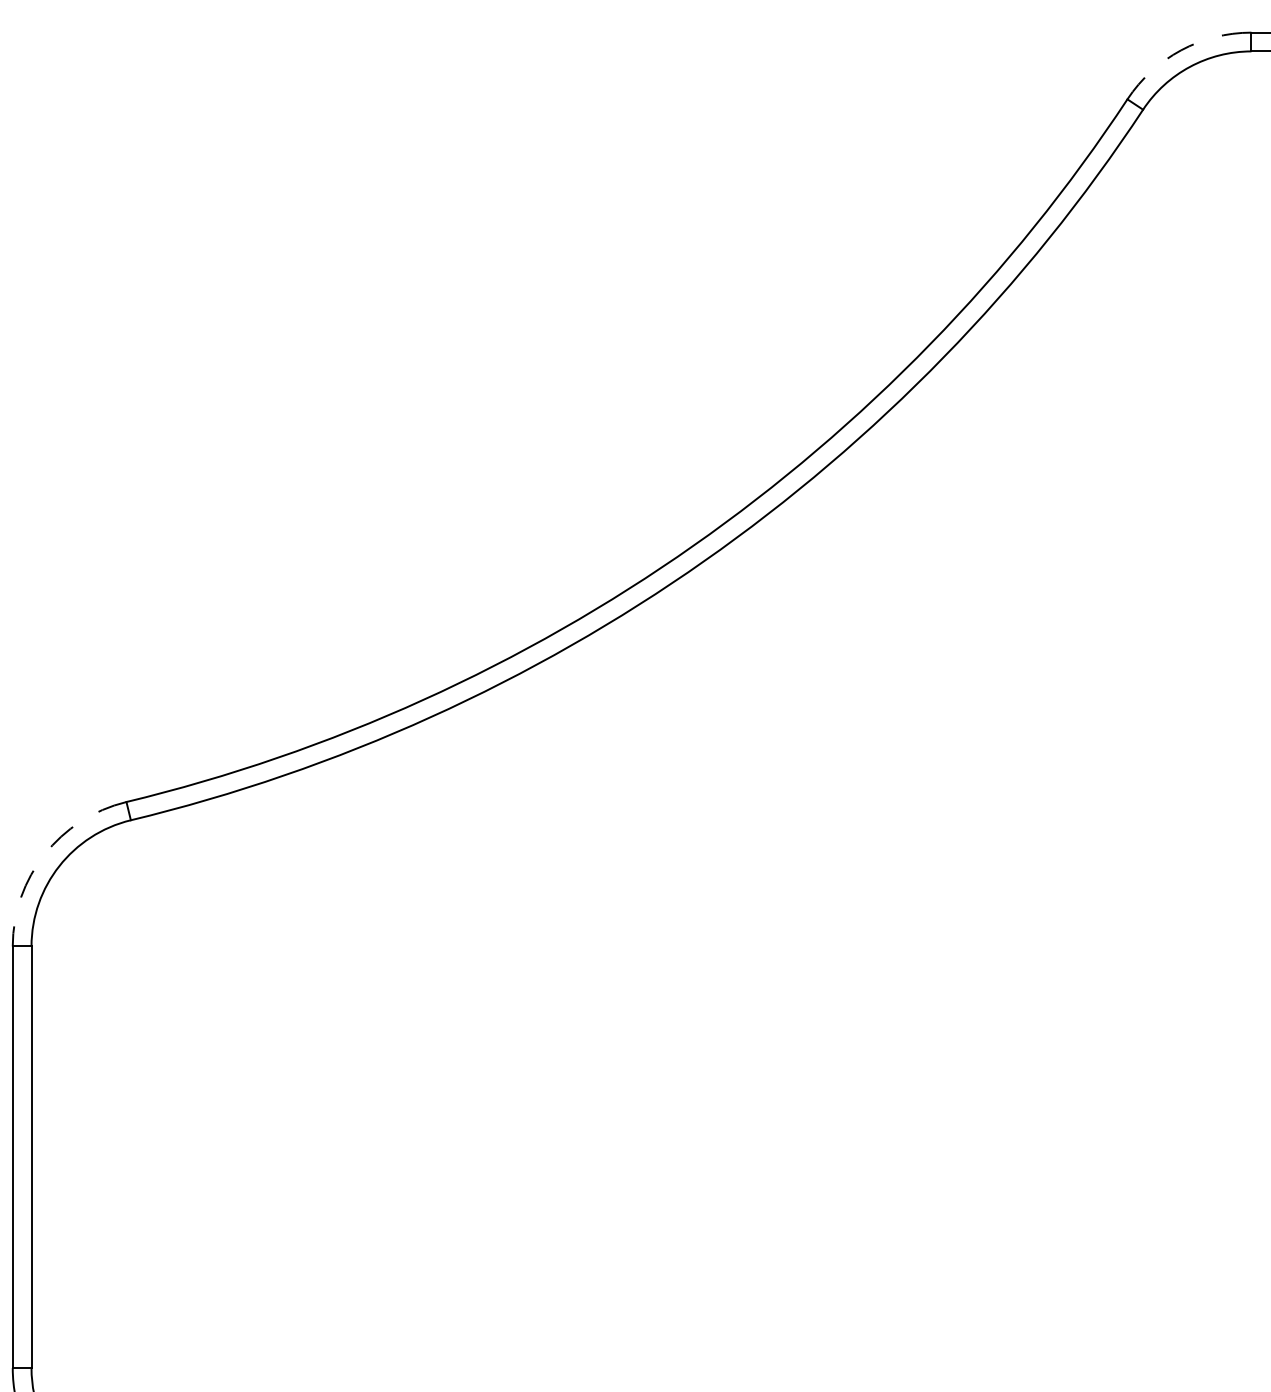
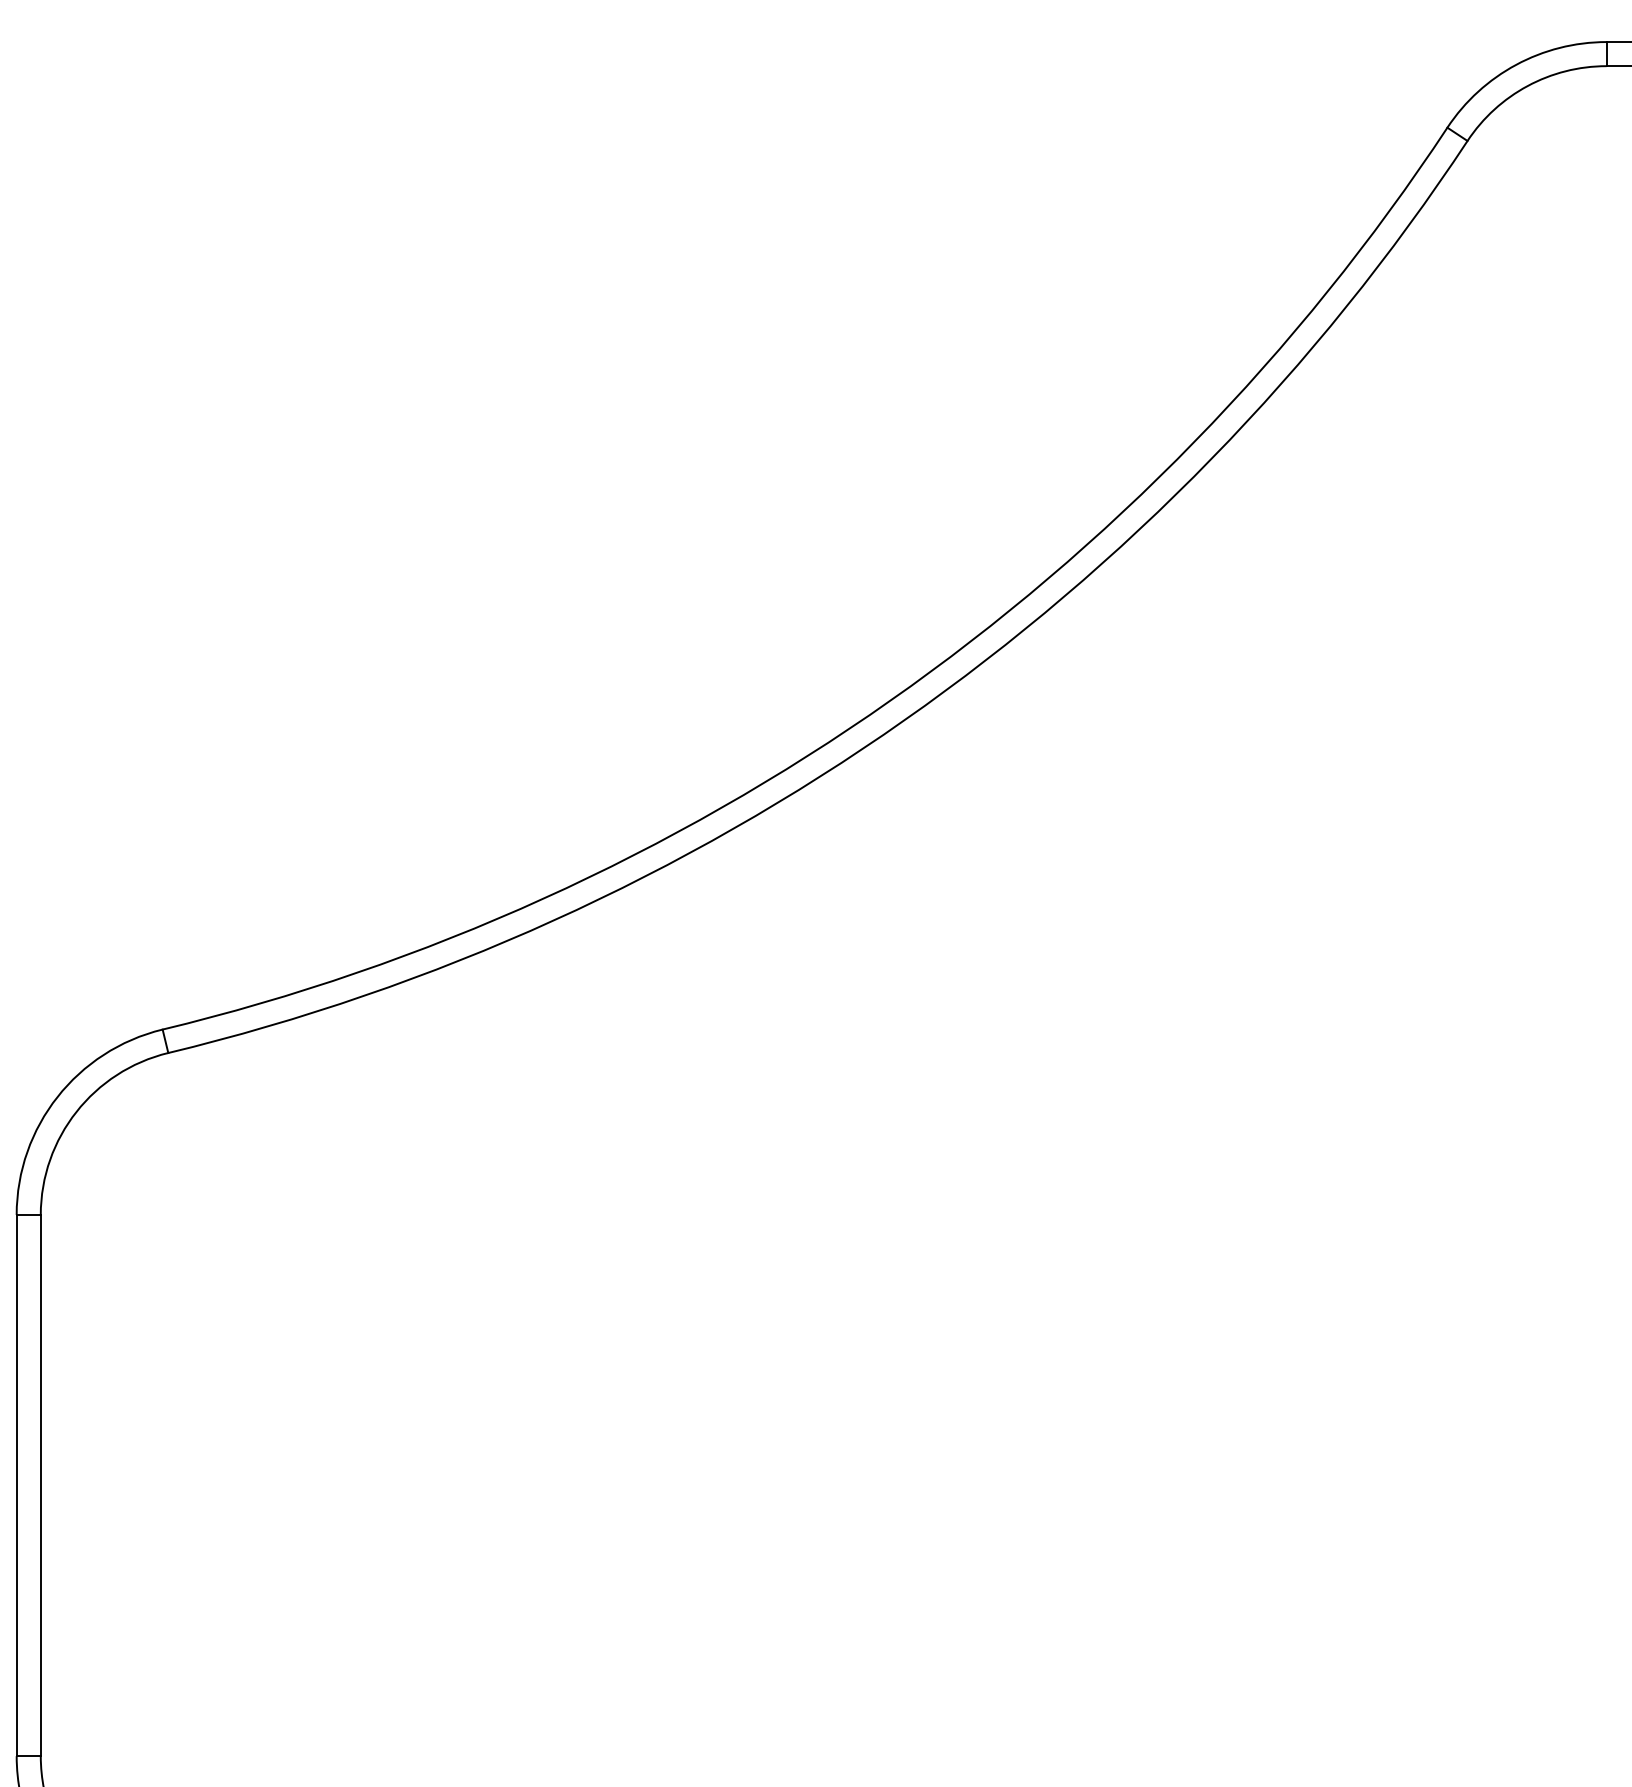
arc: (1181, 50) -> (1516, 64), dashed -> solid
arc: (44, 854) -> (57, 1097), dashed -> solid

